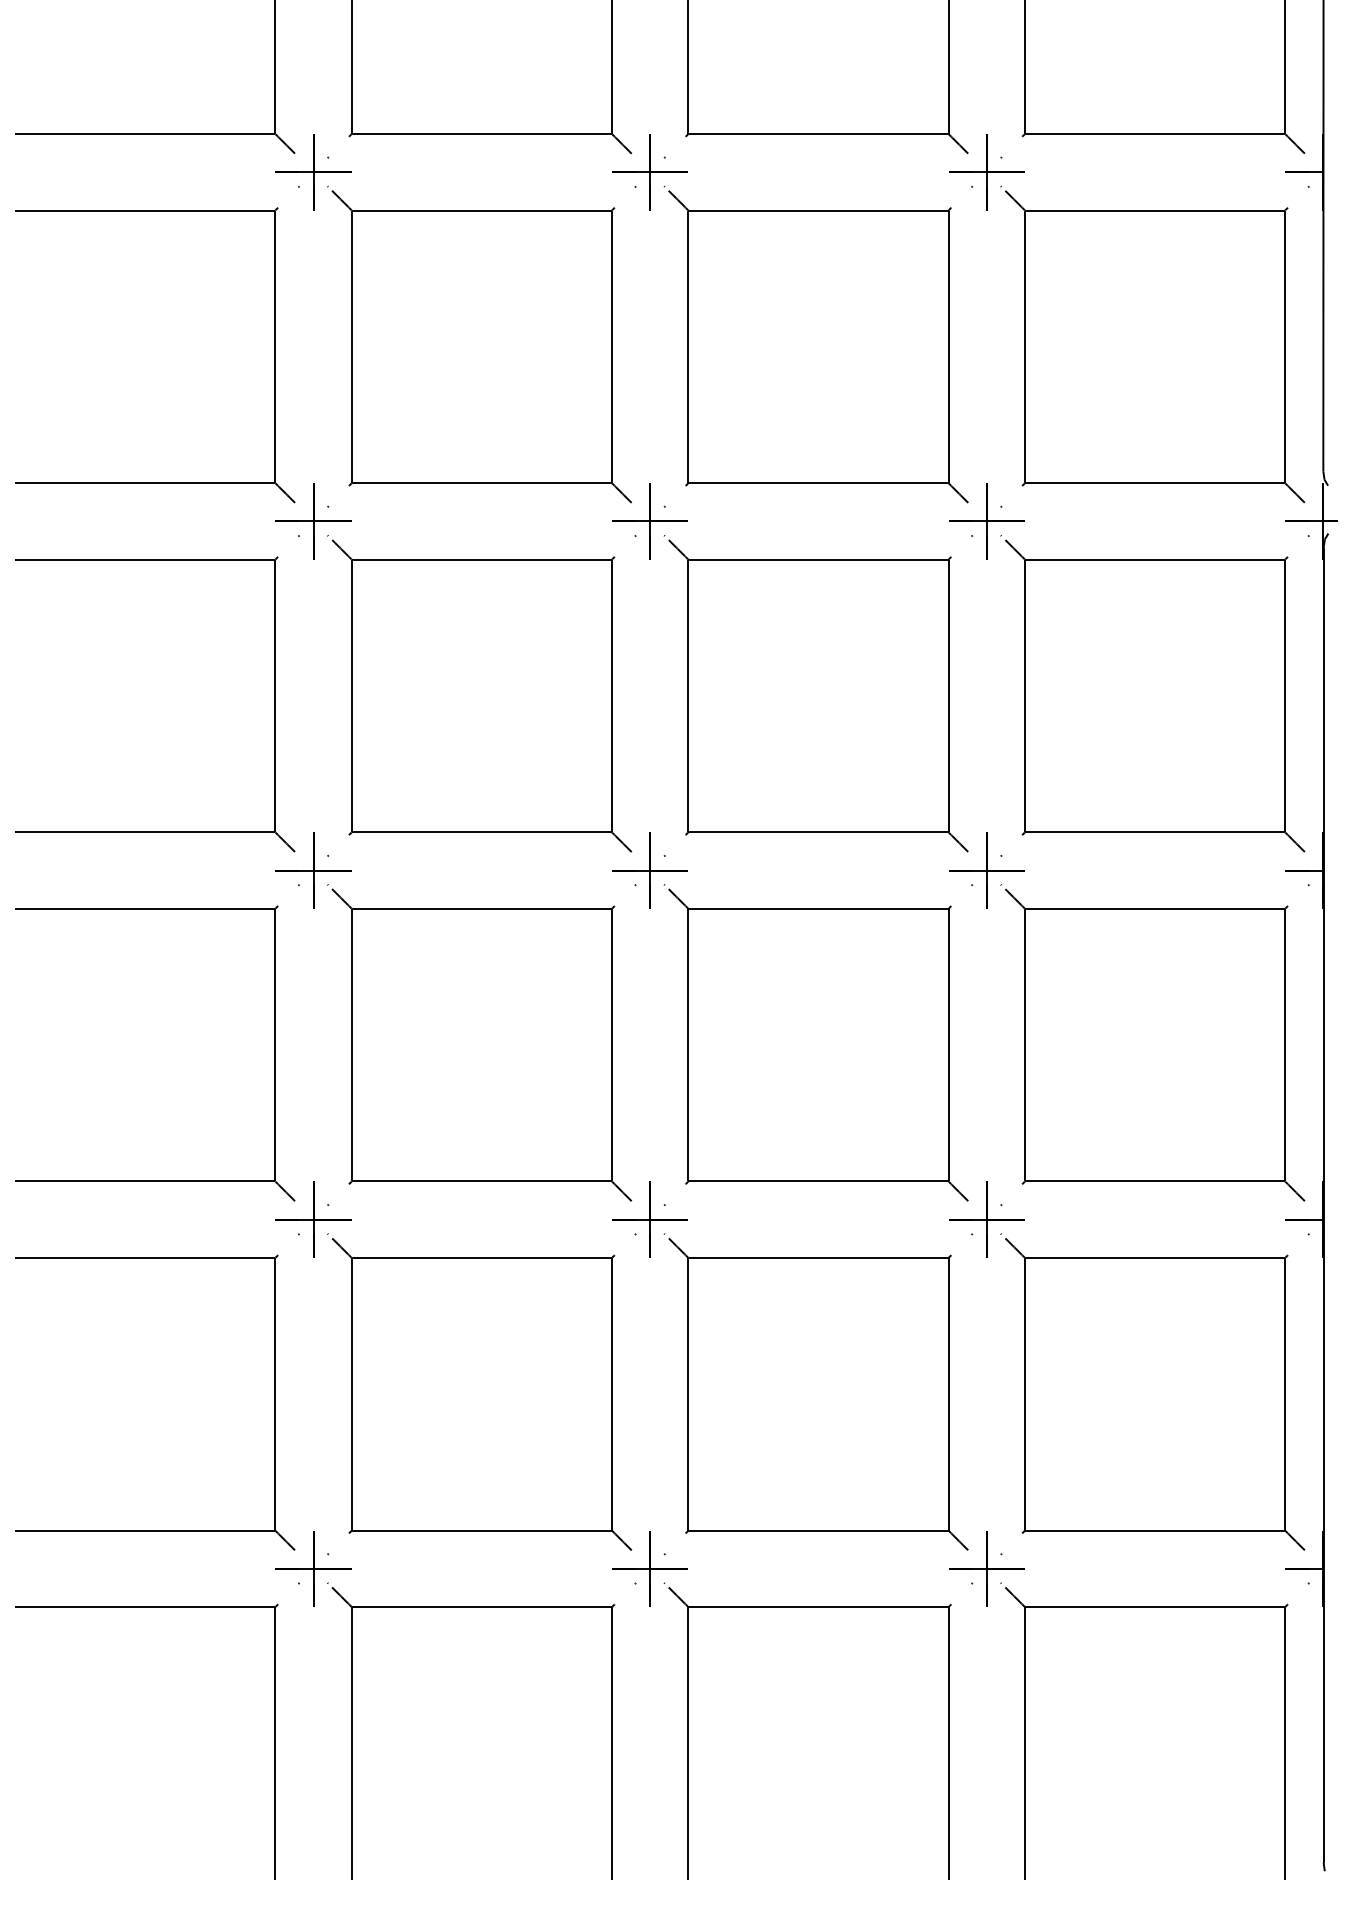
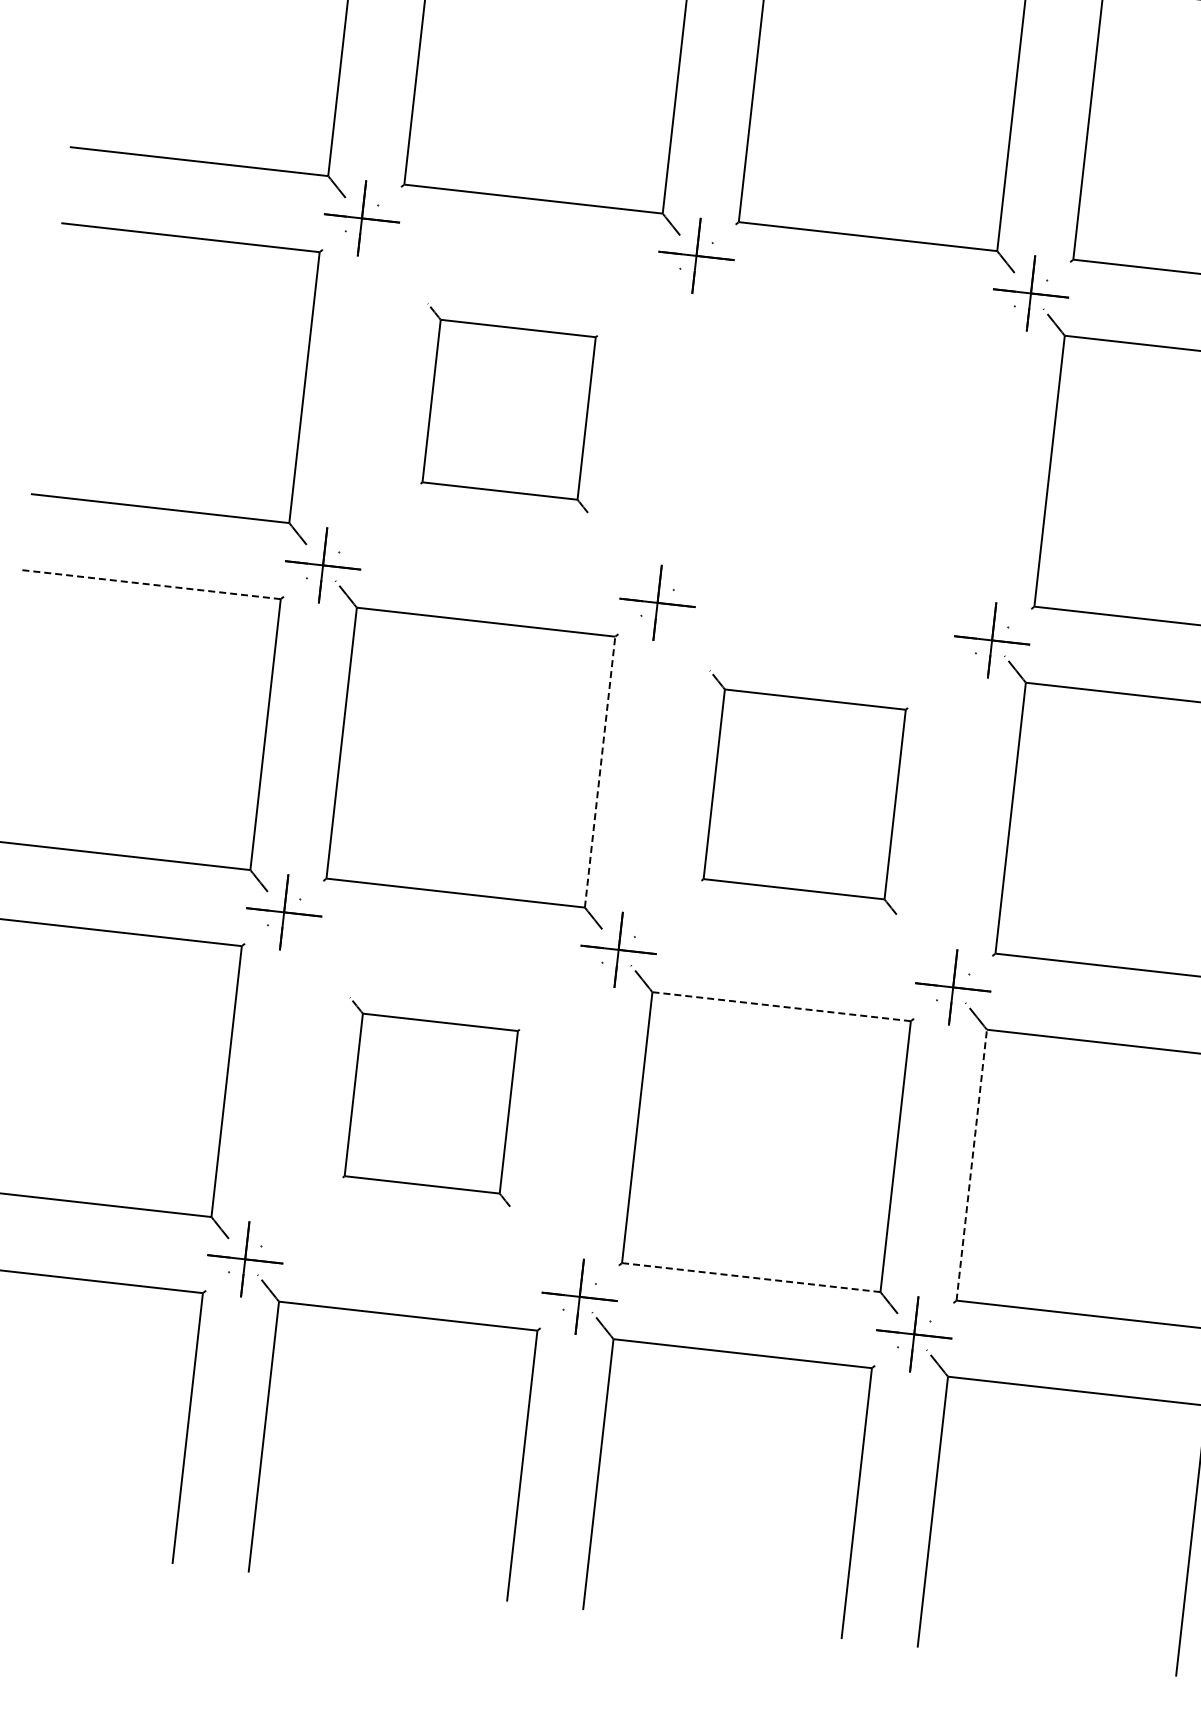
part: (479, 693) -> (507, 407), size x0.6
part: (815, 693) -> (841, 445), removed
line: (144, 908) -> (150, 584), solid -> dashed
part: (815, 1042) -> (802, 792), size x0.7
line: (611, 1044) -> (599, 771), solid -> dashed
line: (817, 1258) -> (780, 1007), solid -> dashed
part: (479, 1391) -> (429, 1101), size x0.6
line: (1025, 1393) -> (972, 1164), solid -> dashed
line: (817, 1530) -> (750, 1277), solid -> dashed

